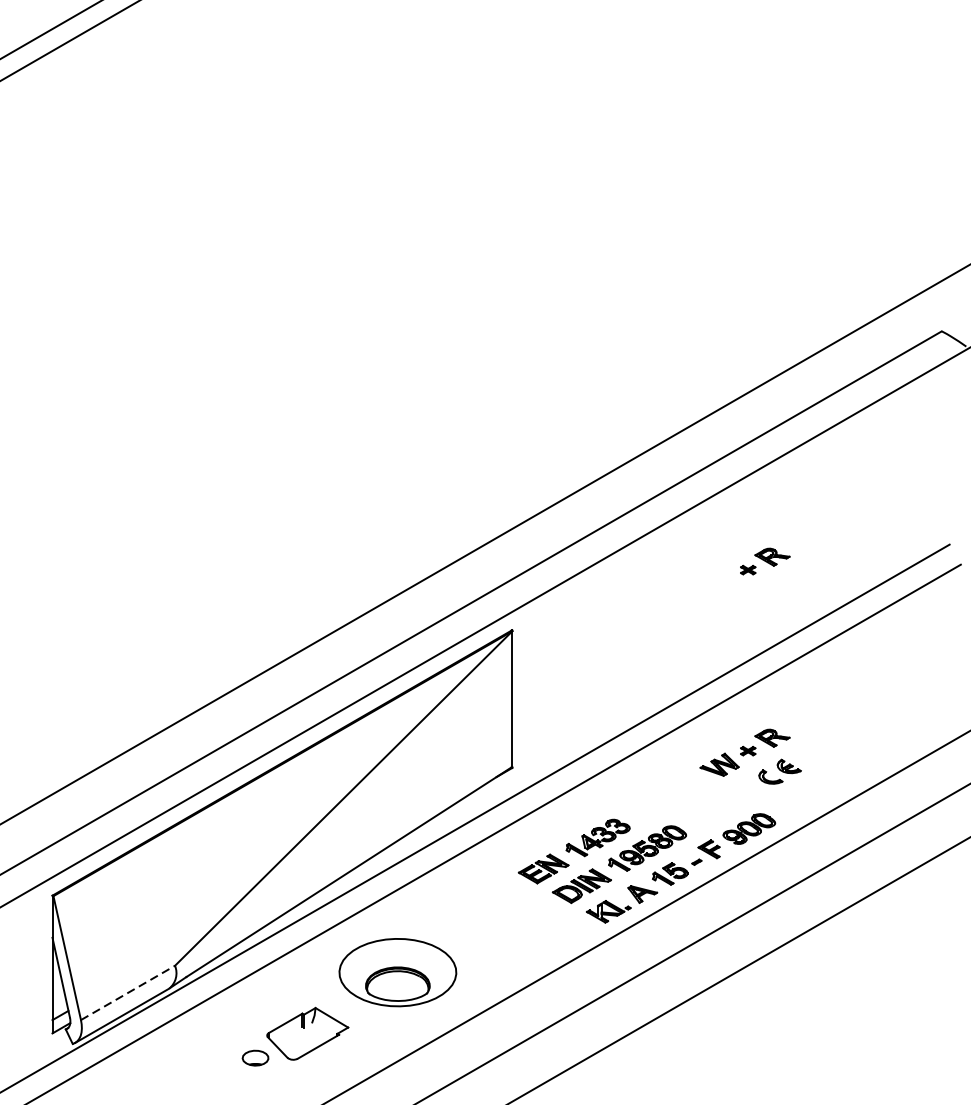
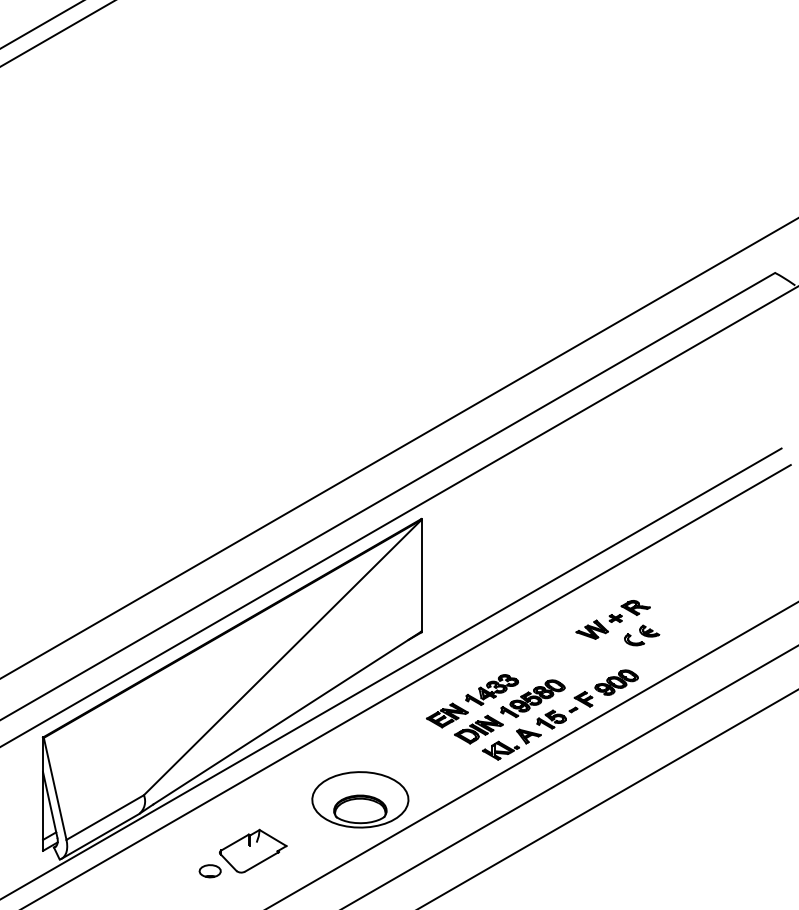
part: (764, 561) -> (629, 462), removed
part: (398, 972) -> (360, 799), moved
line: (128, 992) -> (105, 817), dashed -> solid

